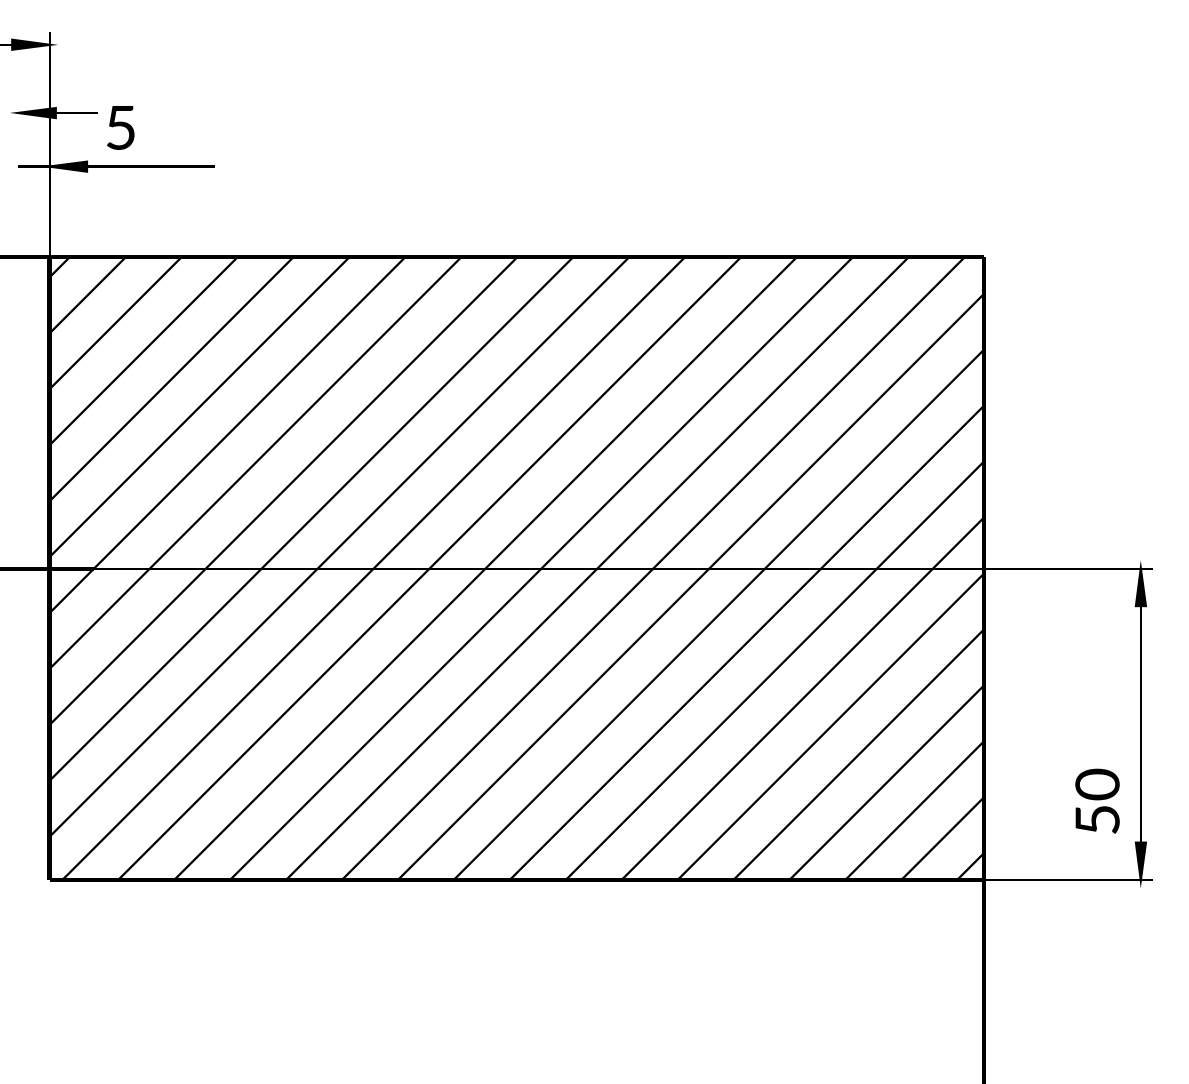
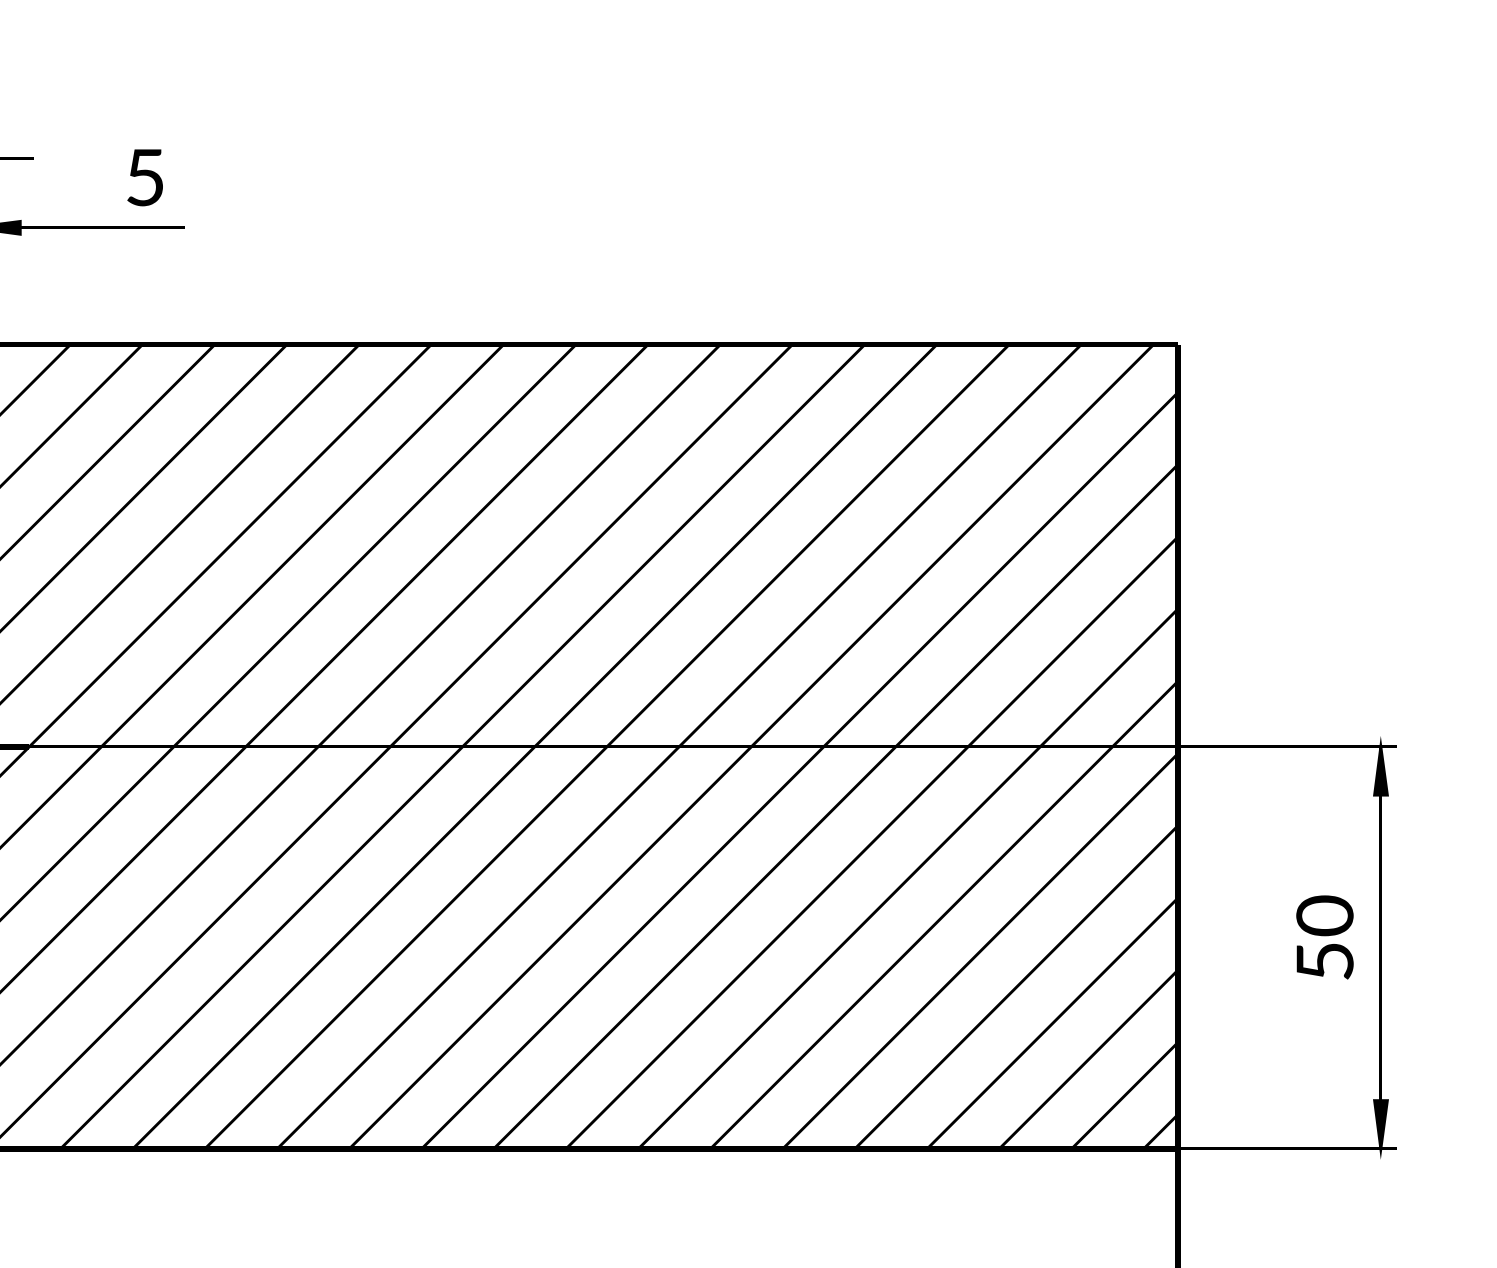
text: (120, 127) -> (144, 177), moved
text: (1097, 800) -> (1324, 936), moved

